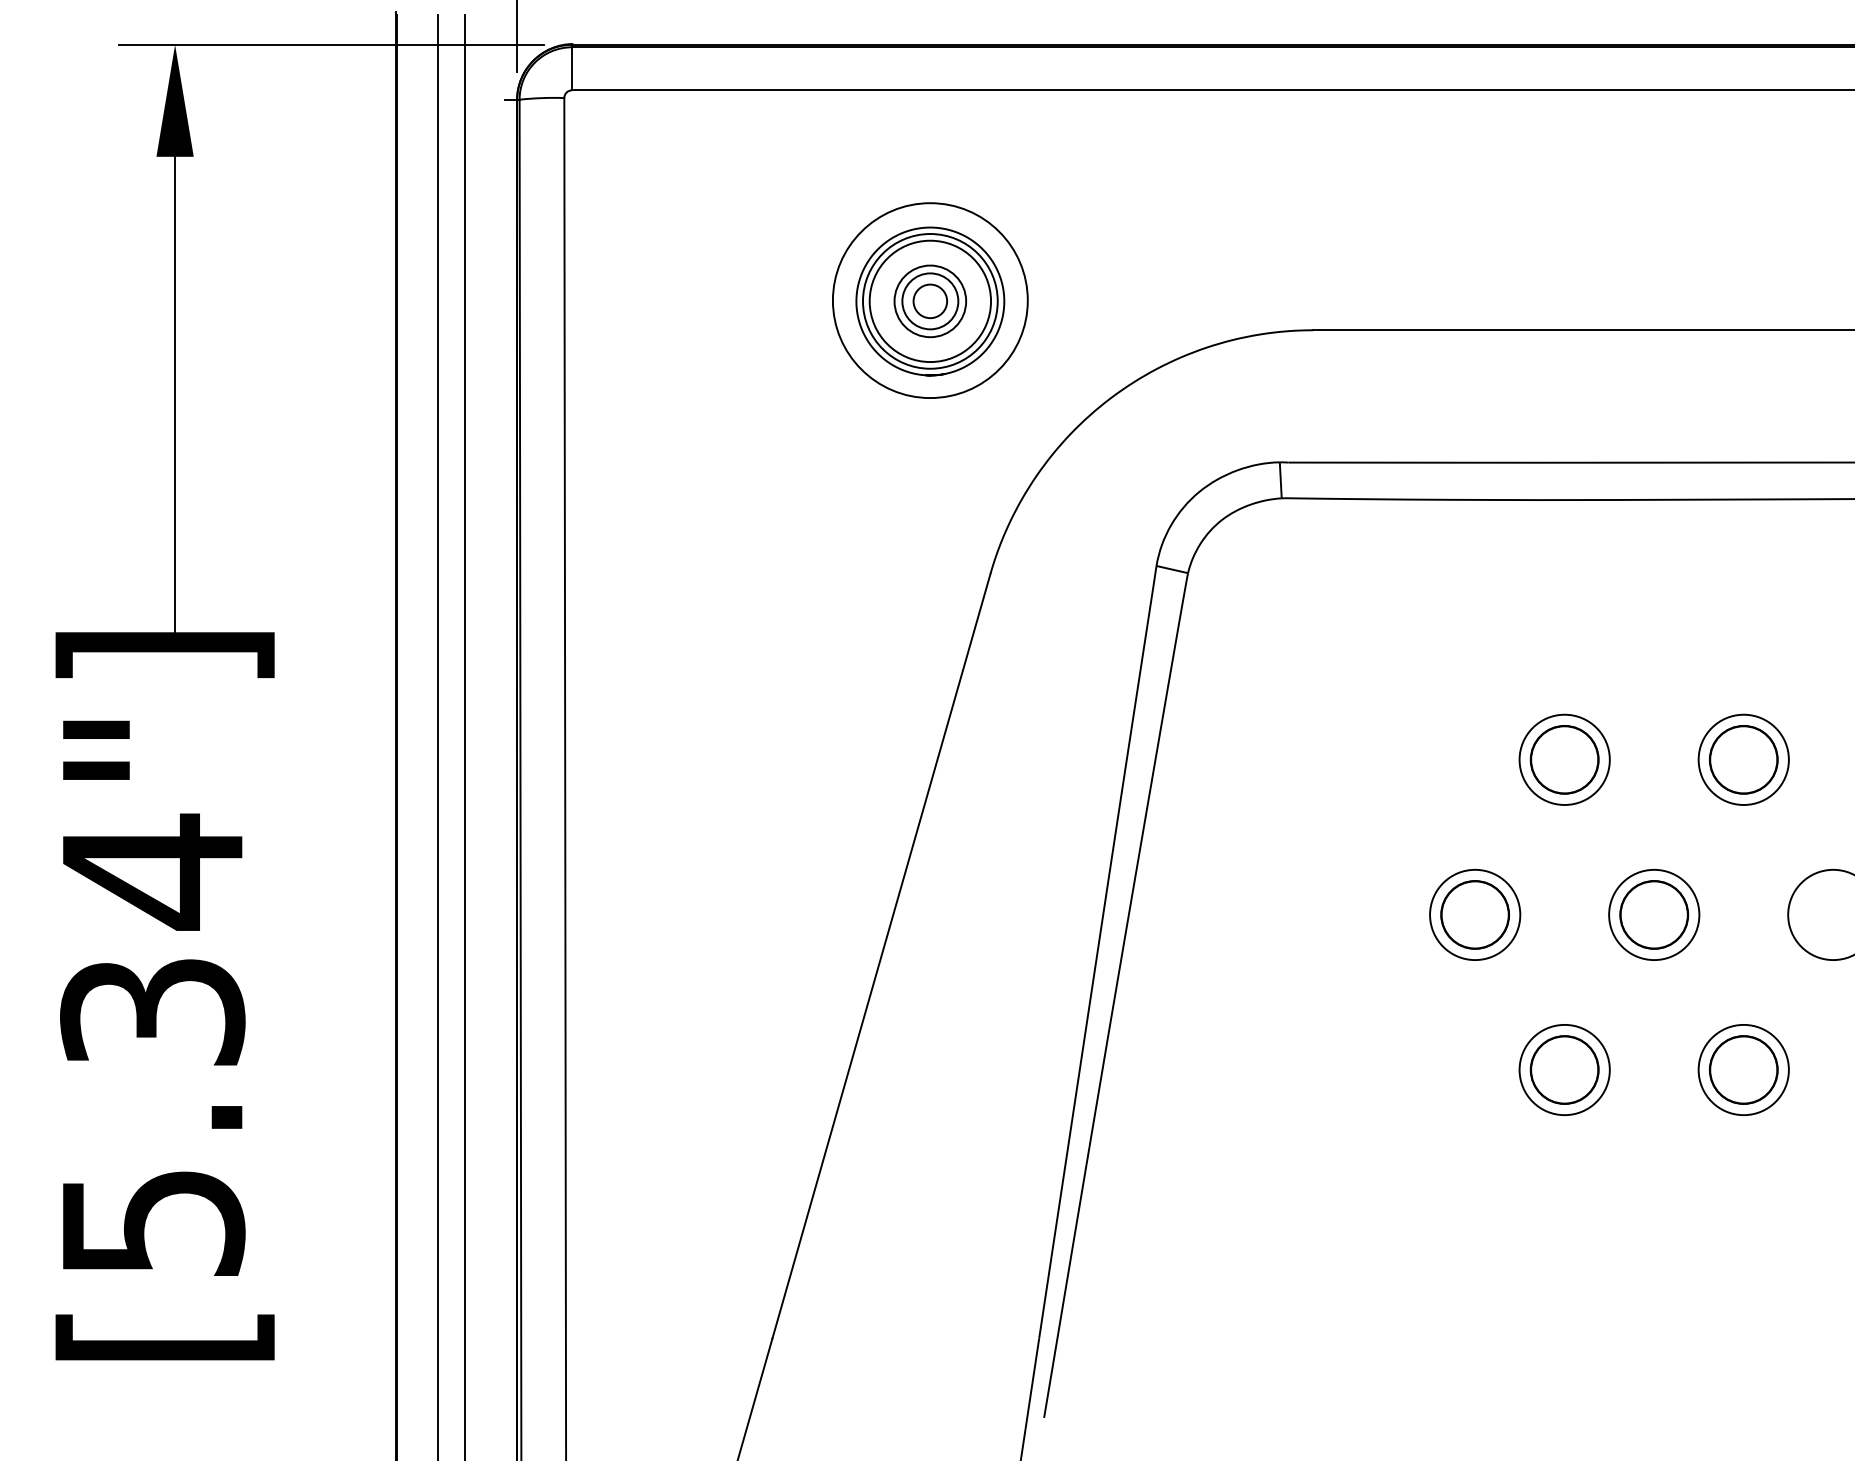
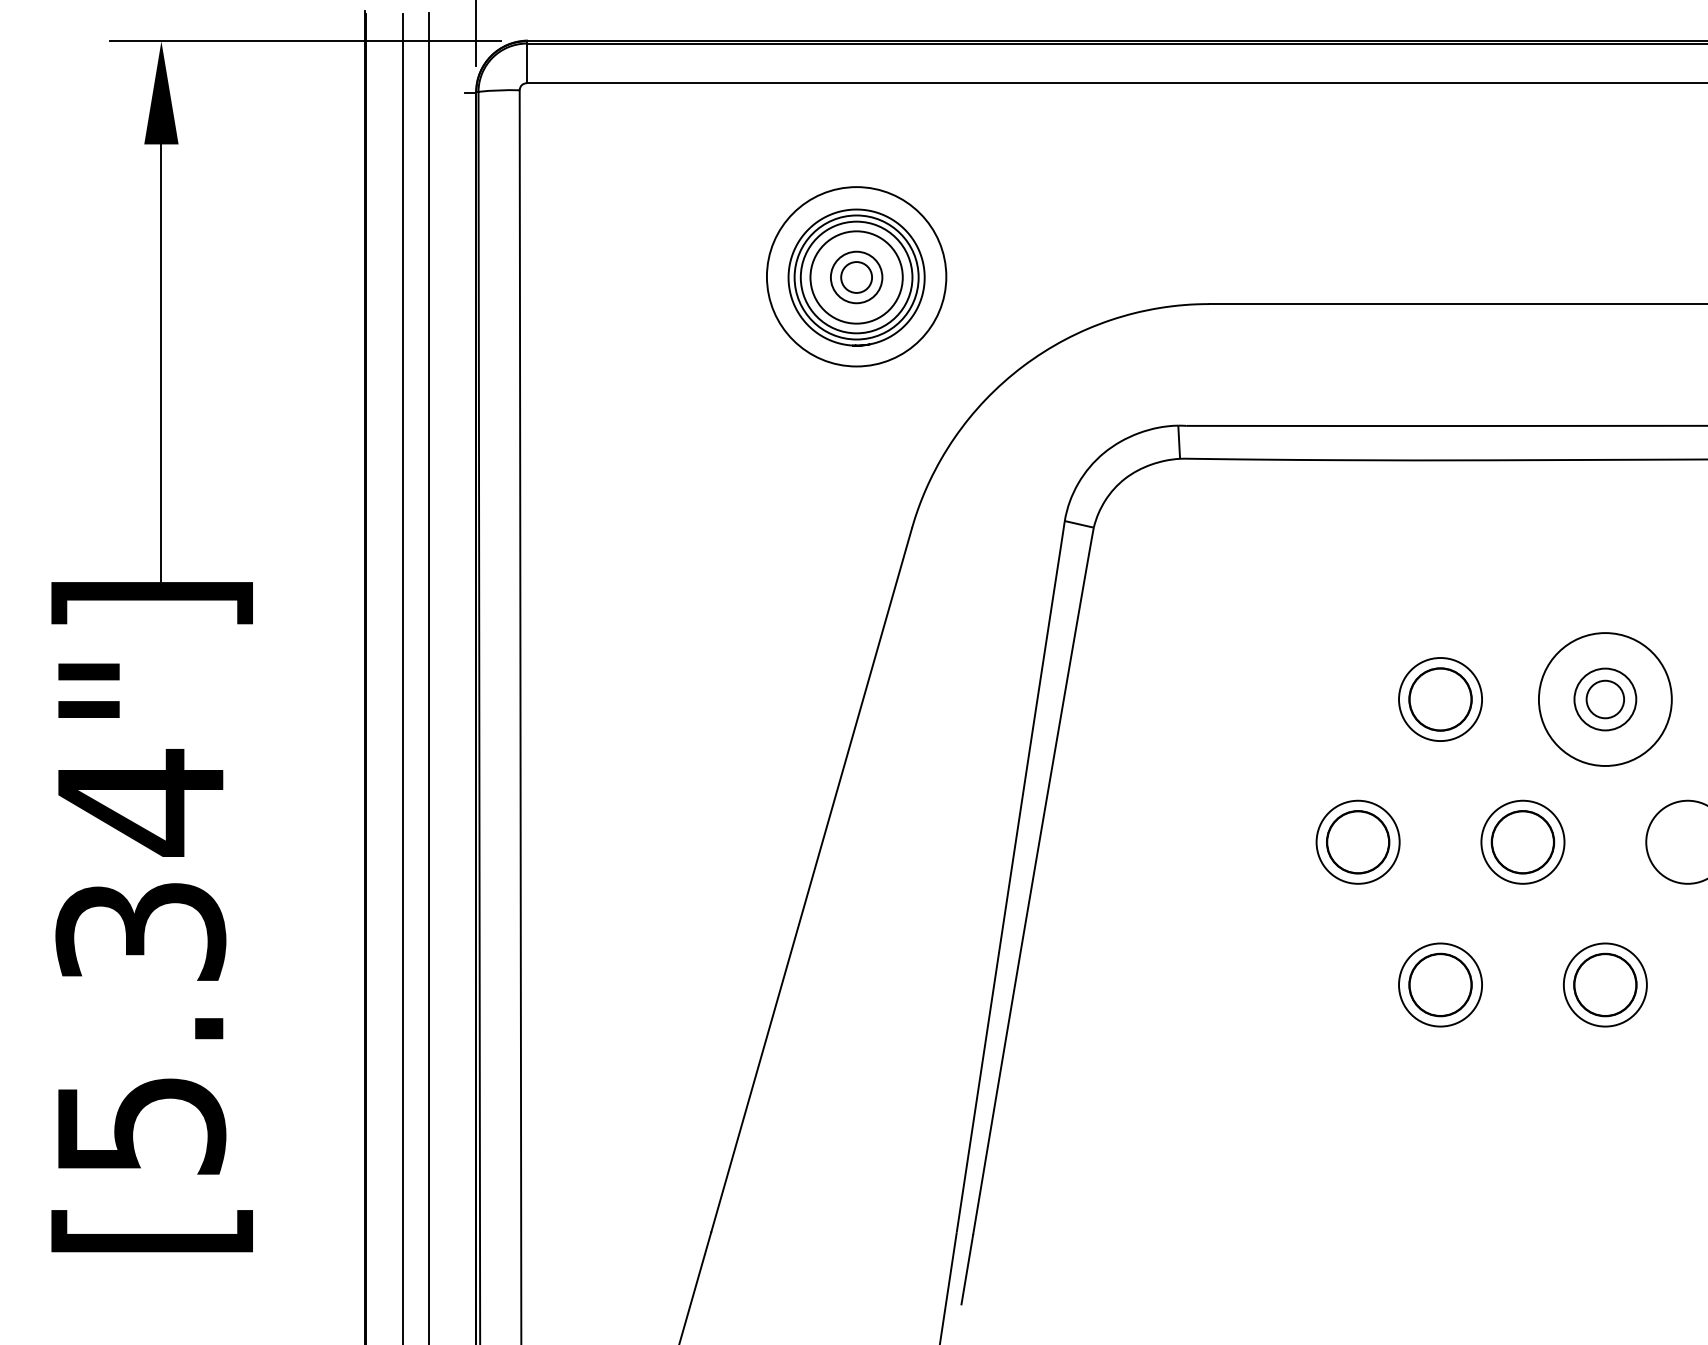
circle: (930, 301) -> (856, 277), size x1.4
circle: (1743, 759) -> (1605, 699), size x0.6
circle: (1743, 759) -> (1605, 699), size x1.6

